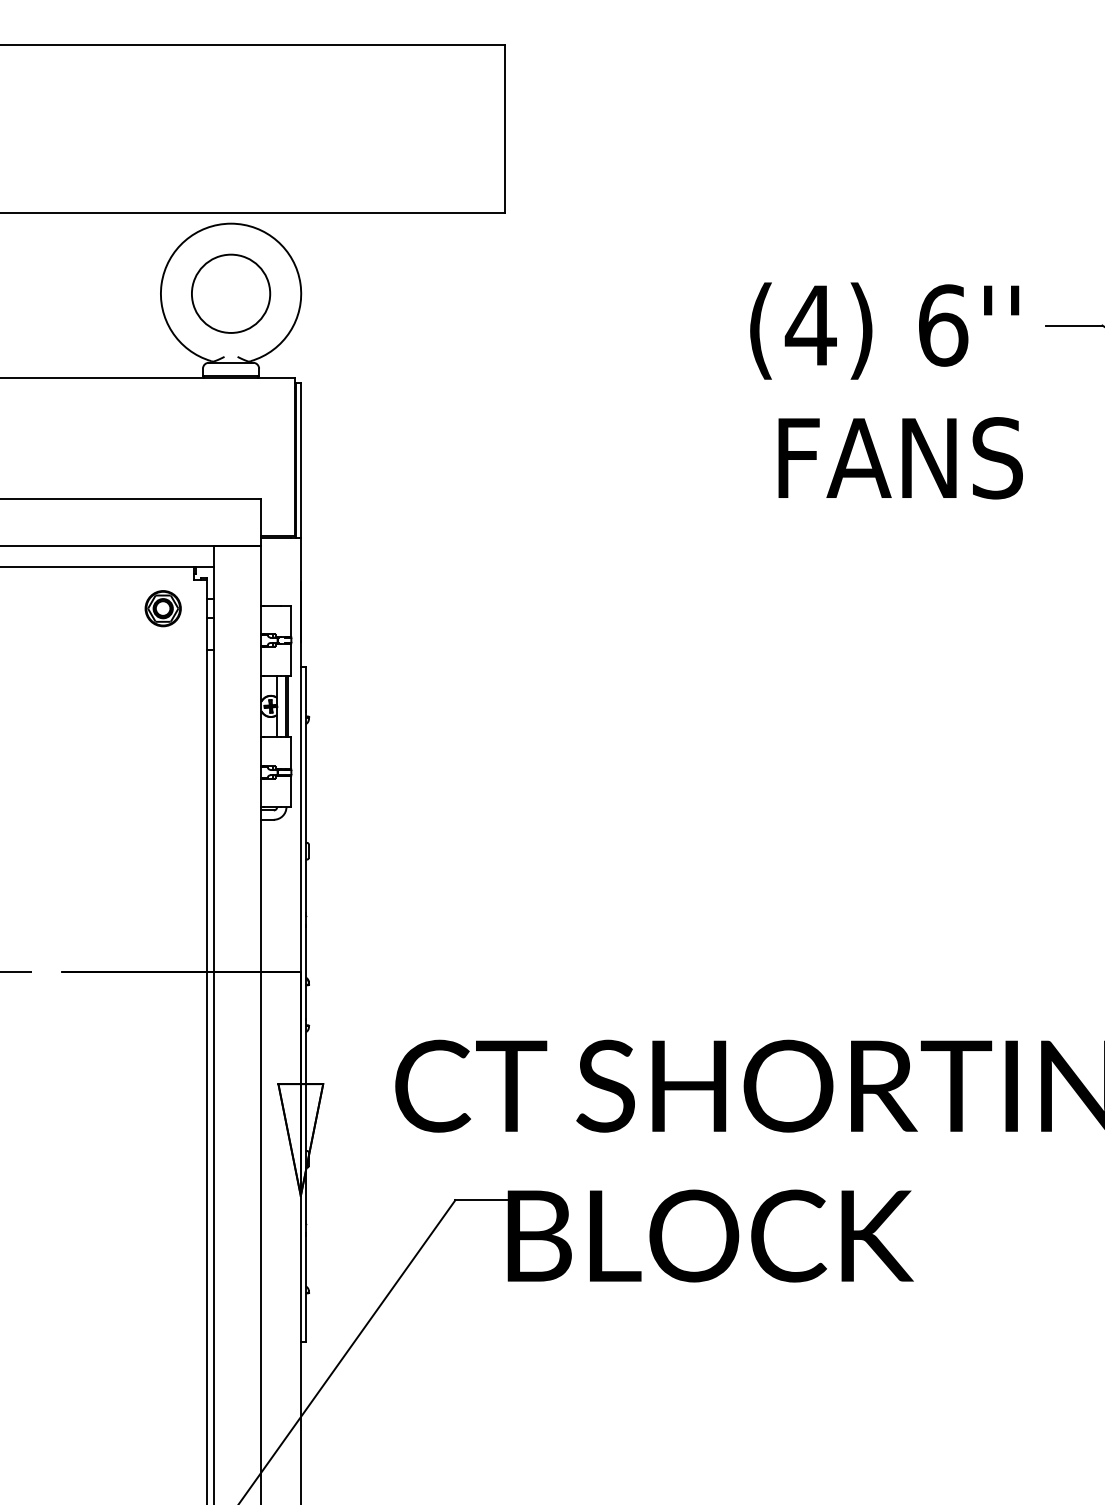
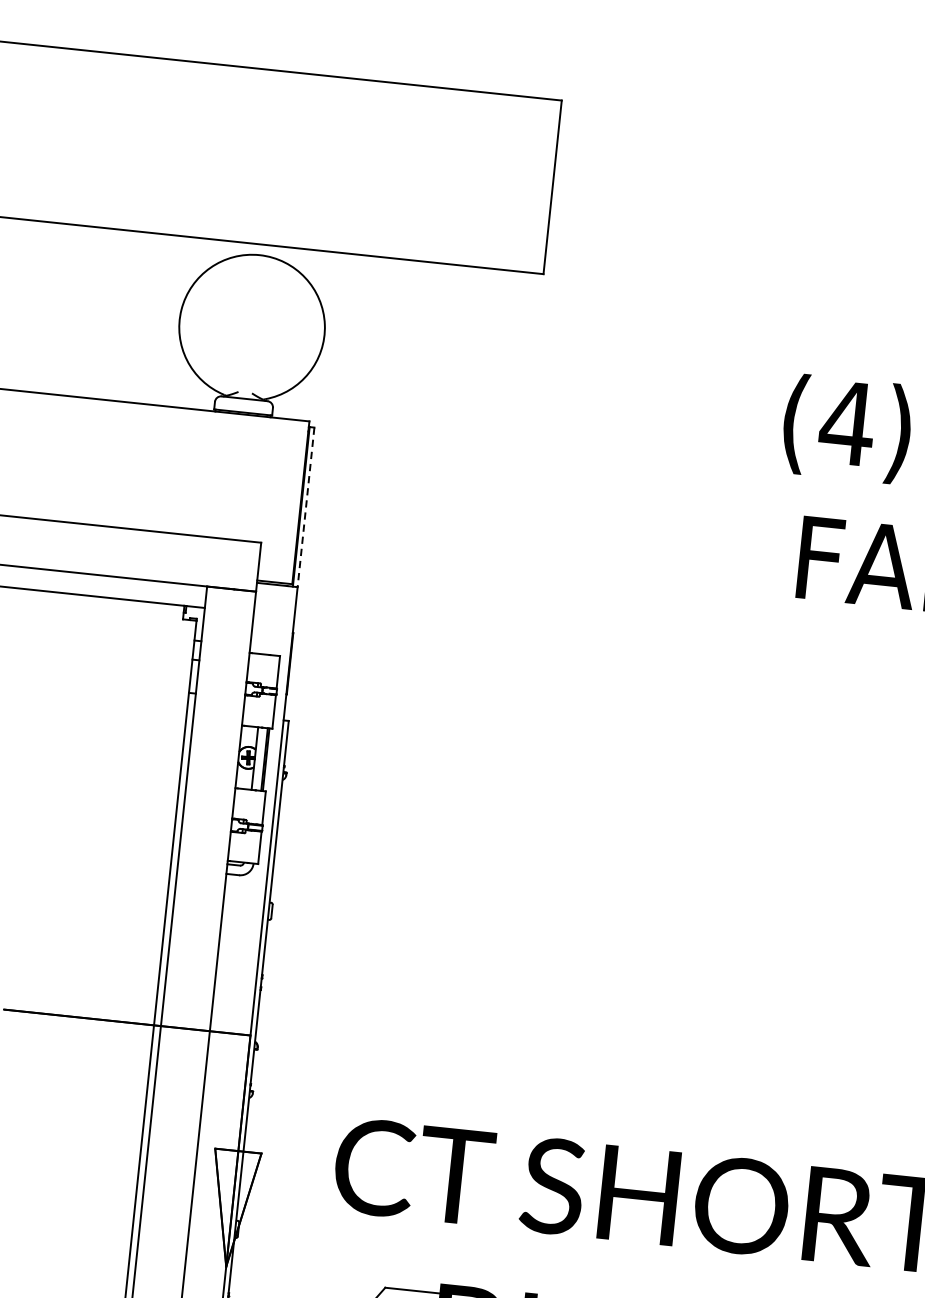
circle: (231, 293) -> (252, 327), removed
line: (300, 461) -> (305, 508), solid -> dashed
part: (162, 608) -> (147, 645), removed

